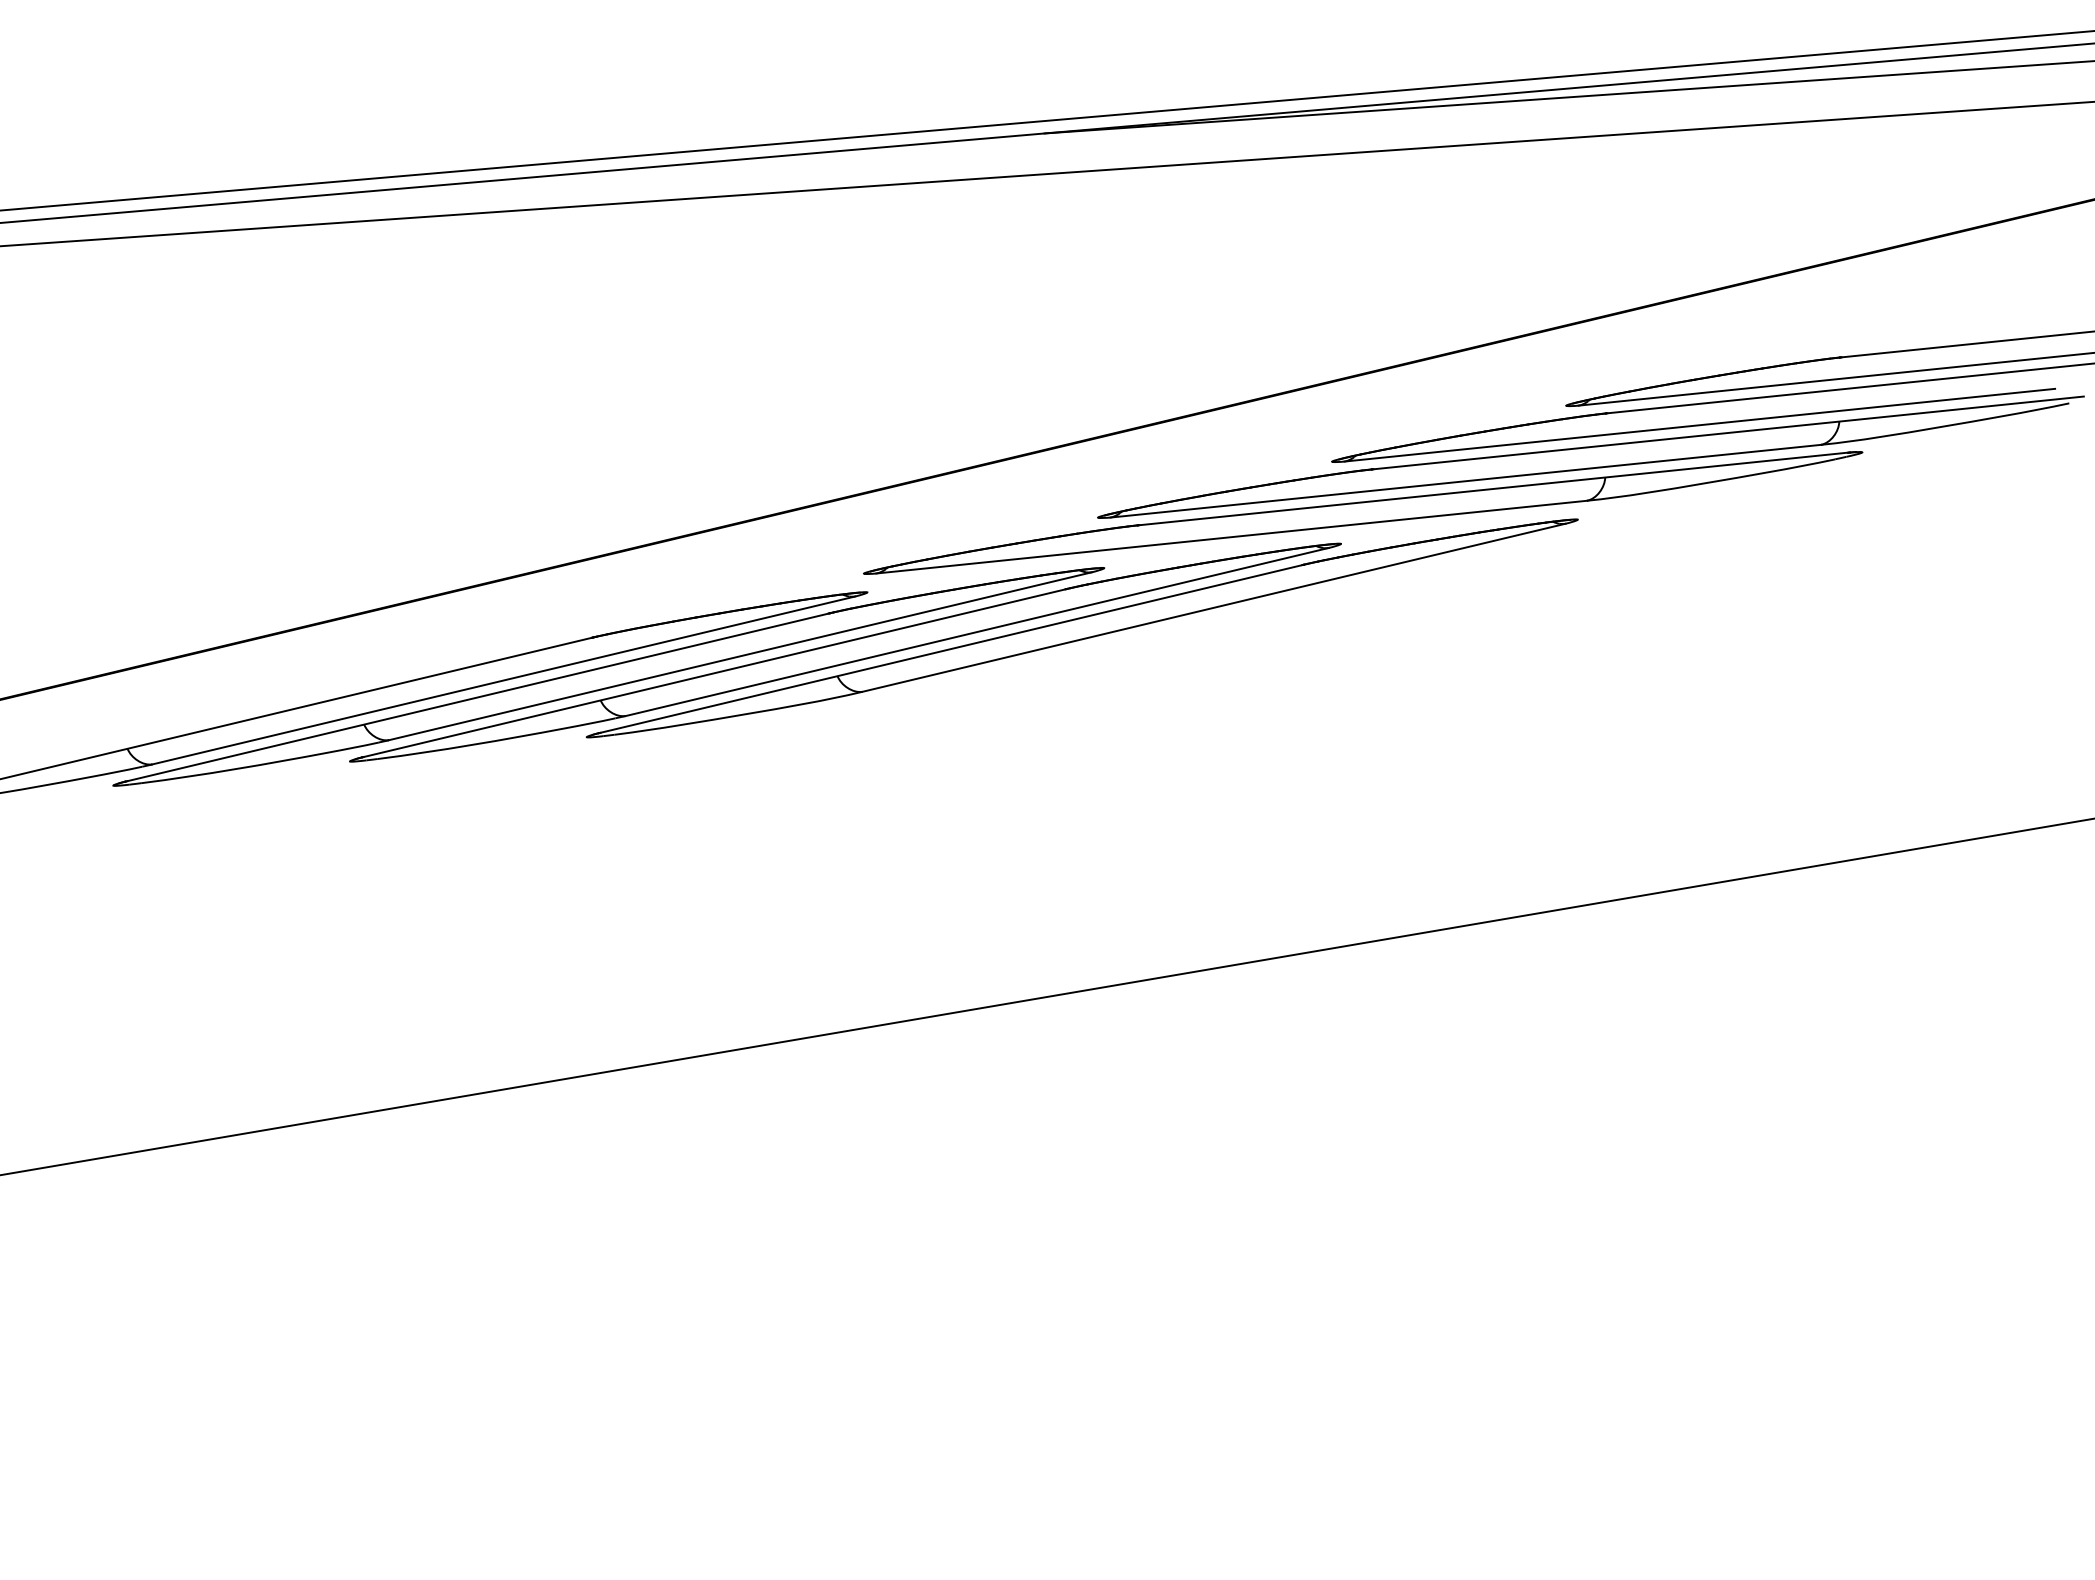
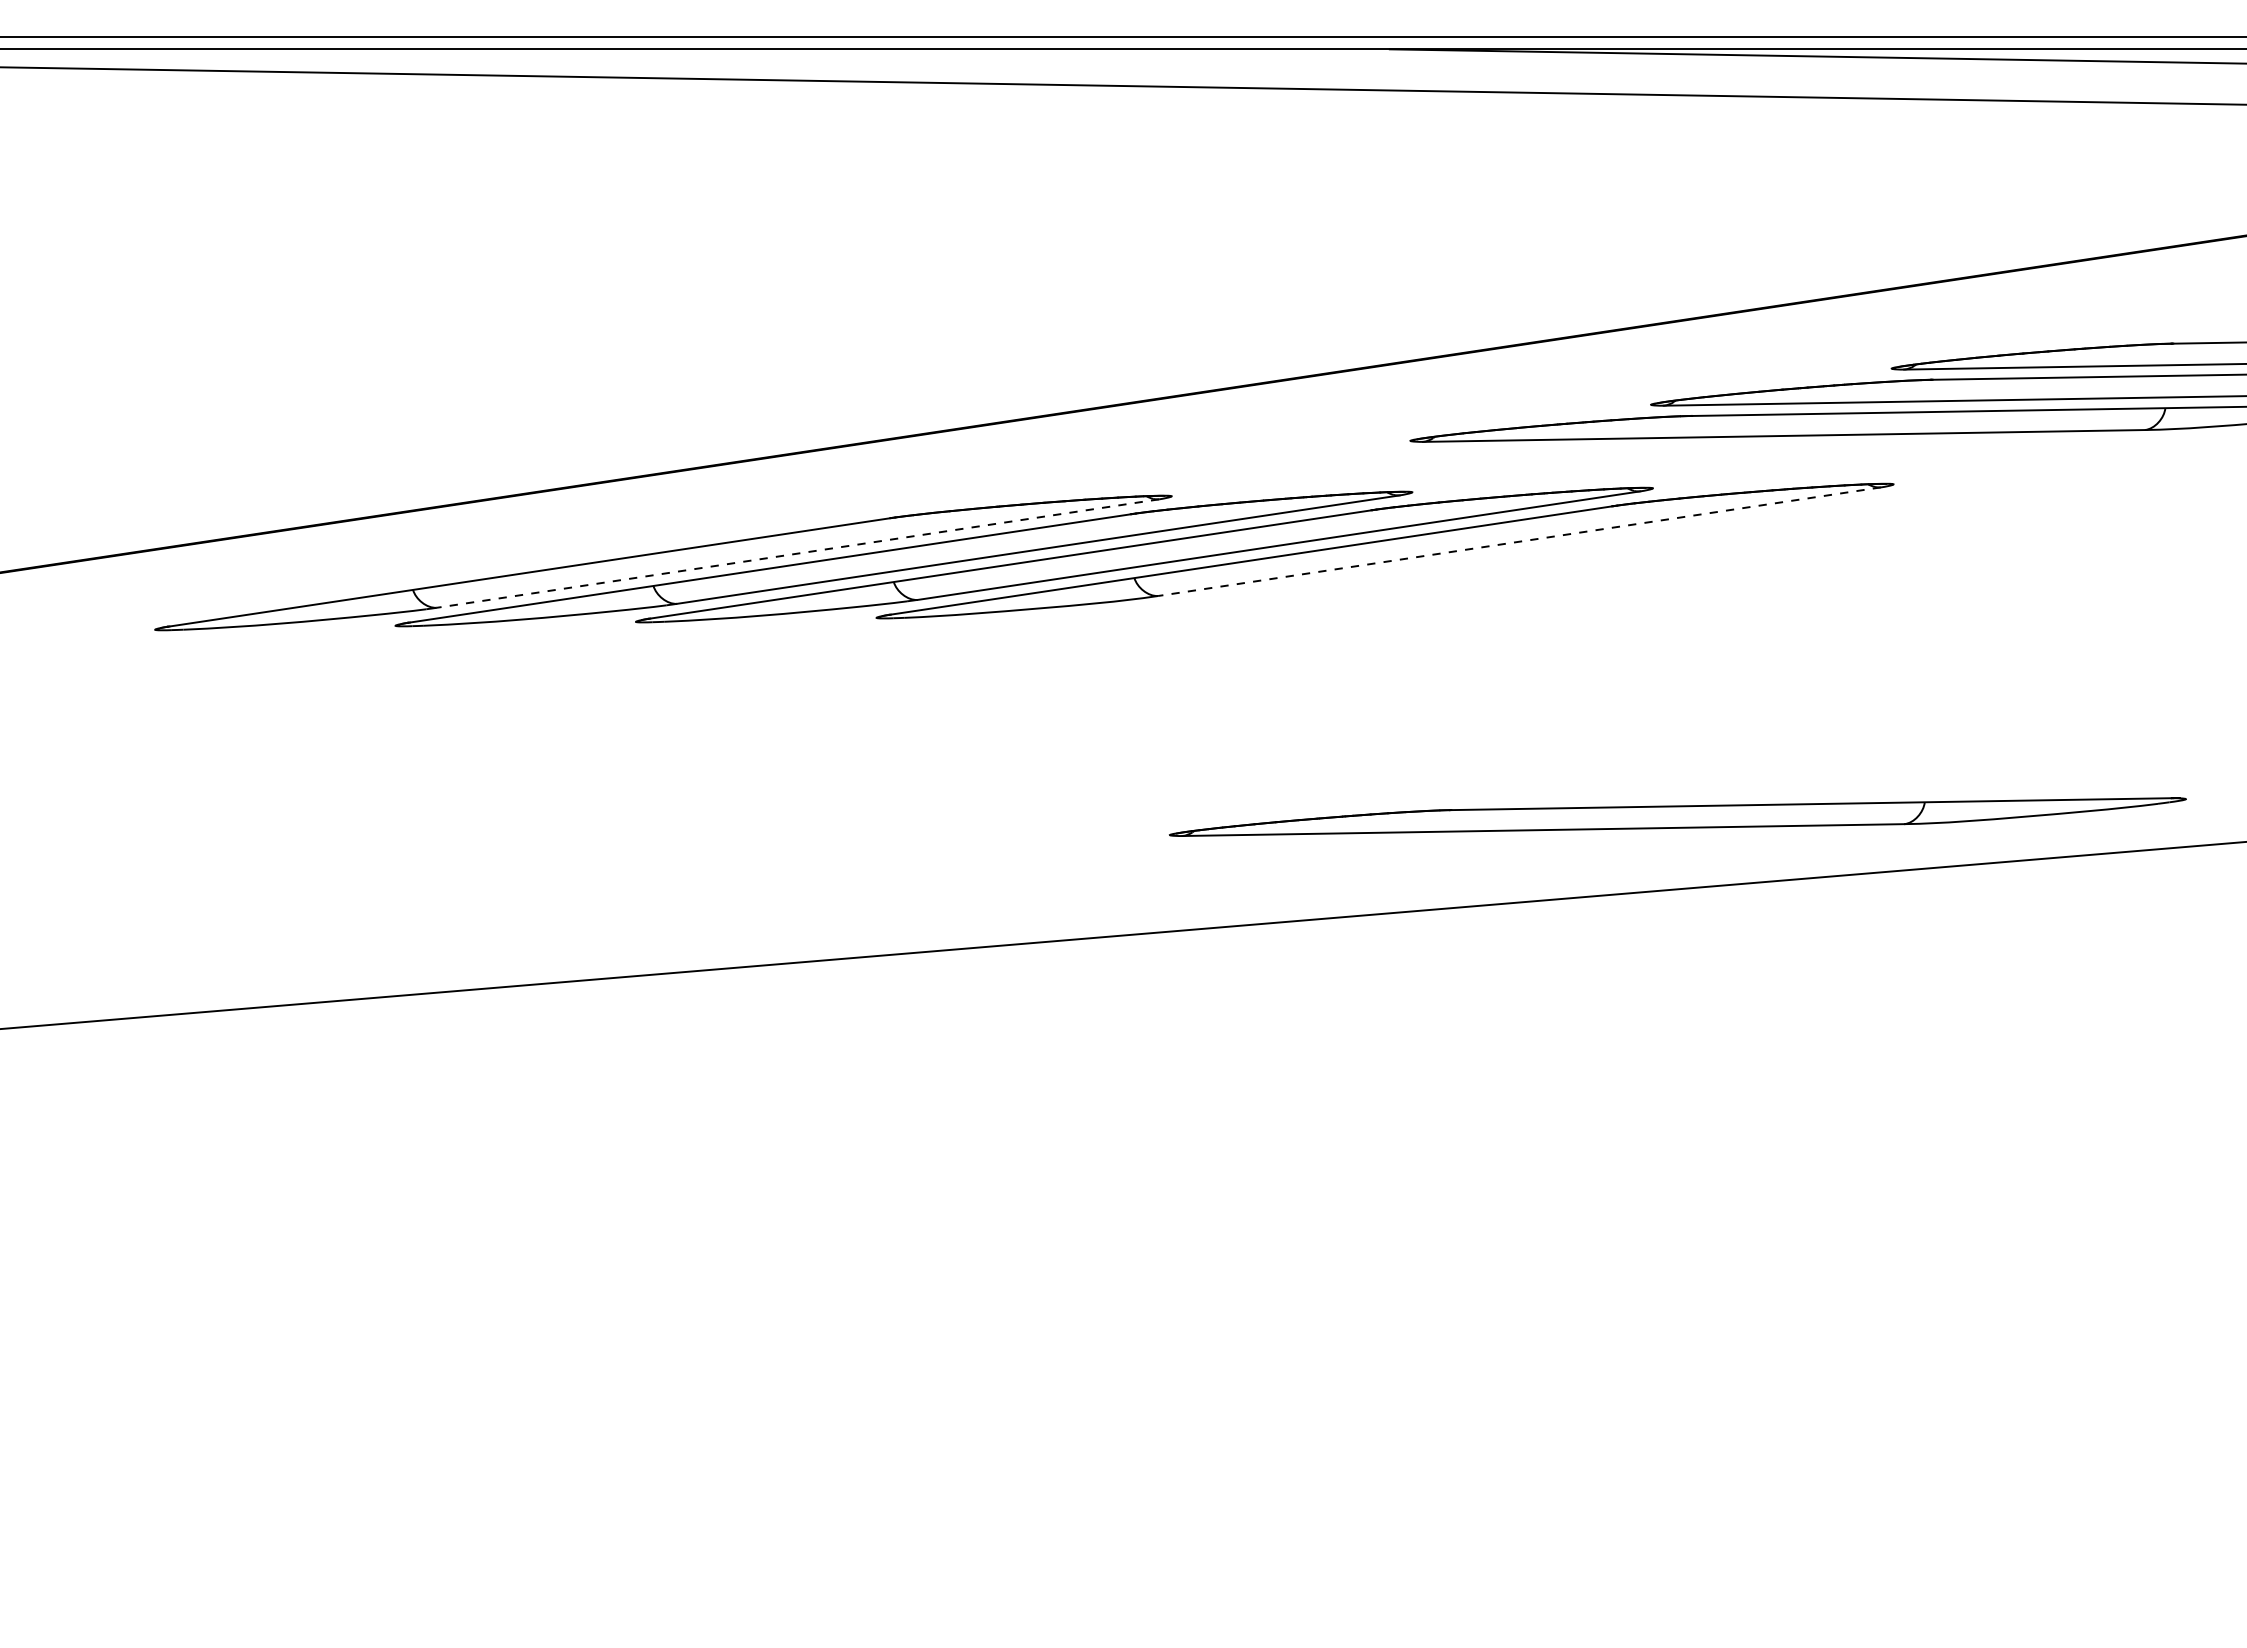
part: (1362, 512) -> (1677, 816), moved
line: (1213, 607) -> (1519, 541), solid -> dashed
line: (503, 680) -> (797, 553), solid -> dashed

